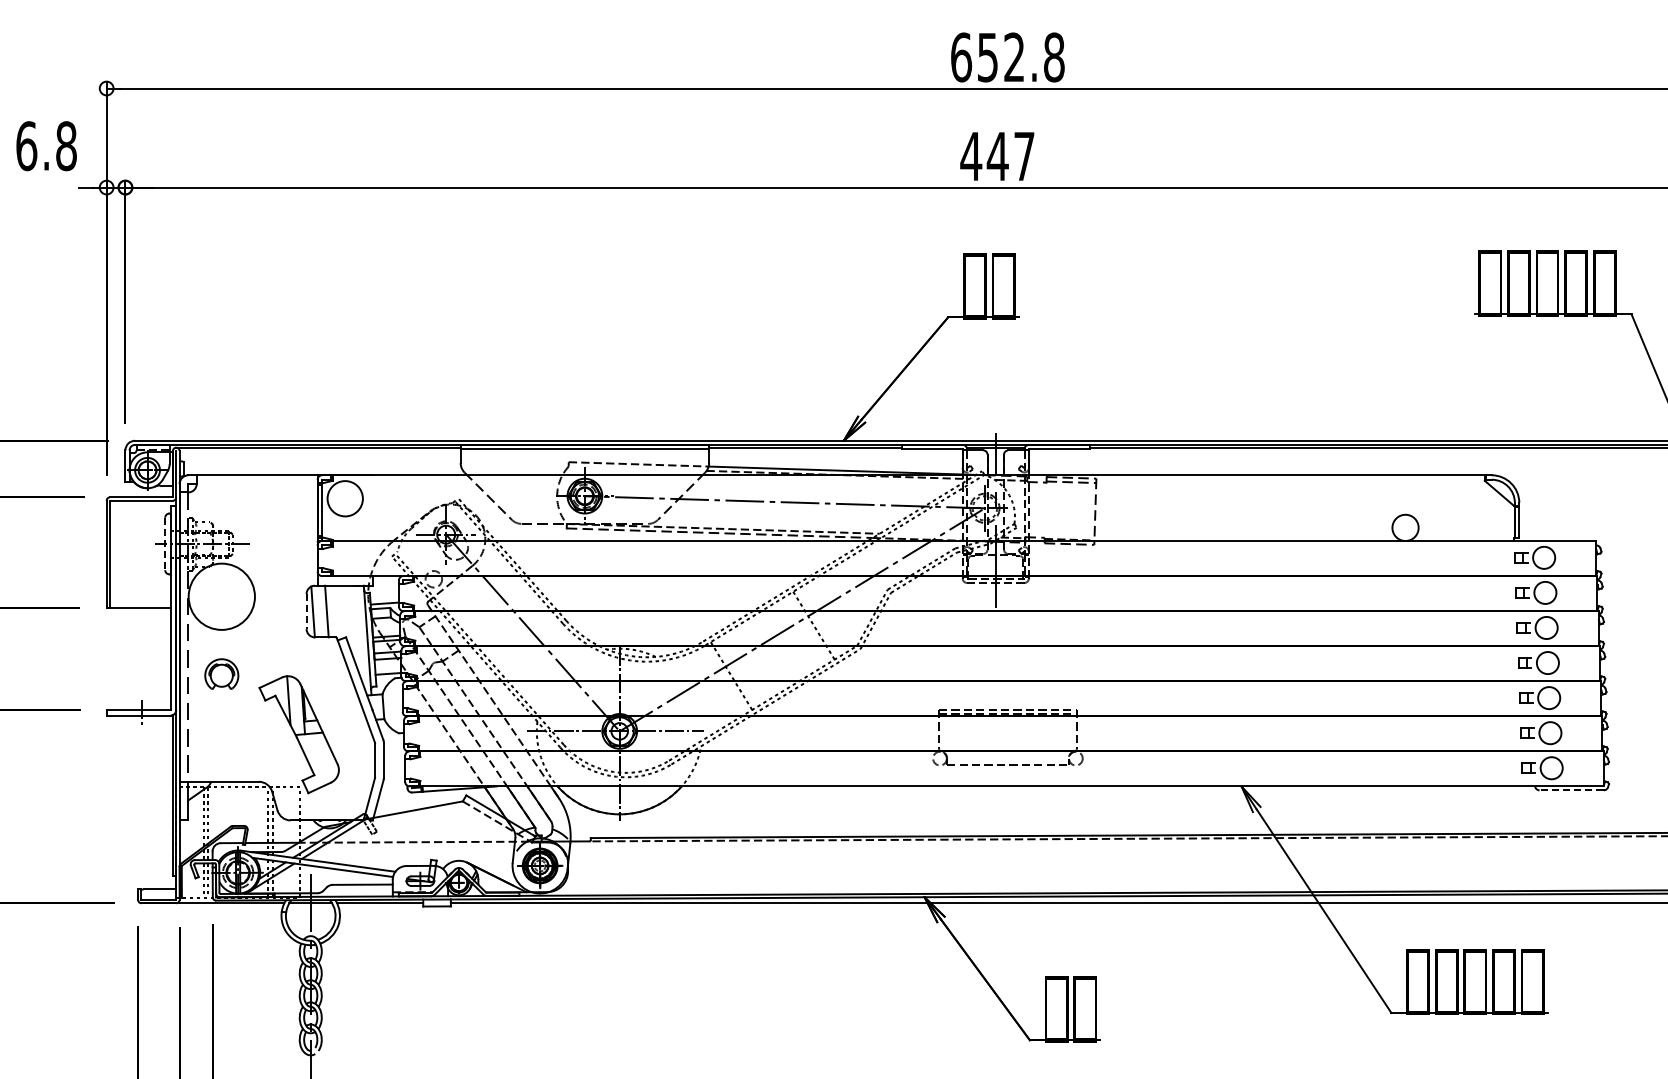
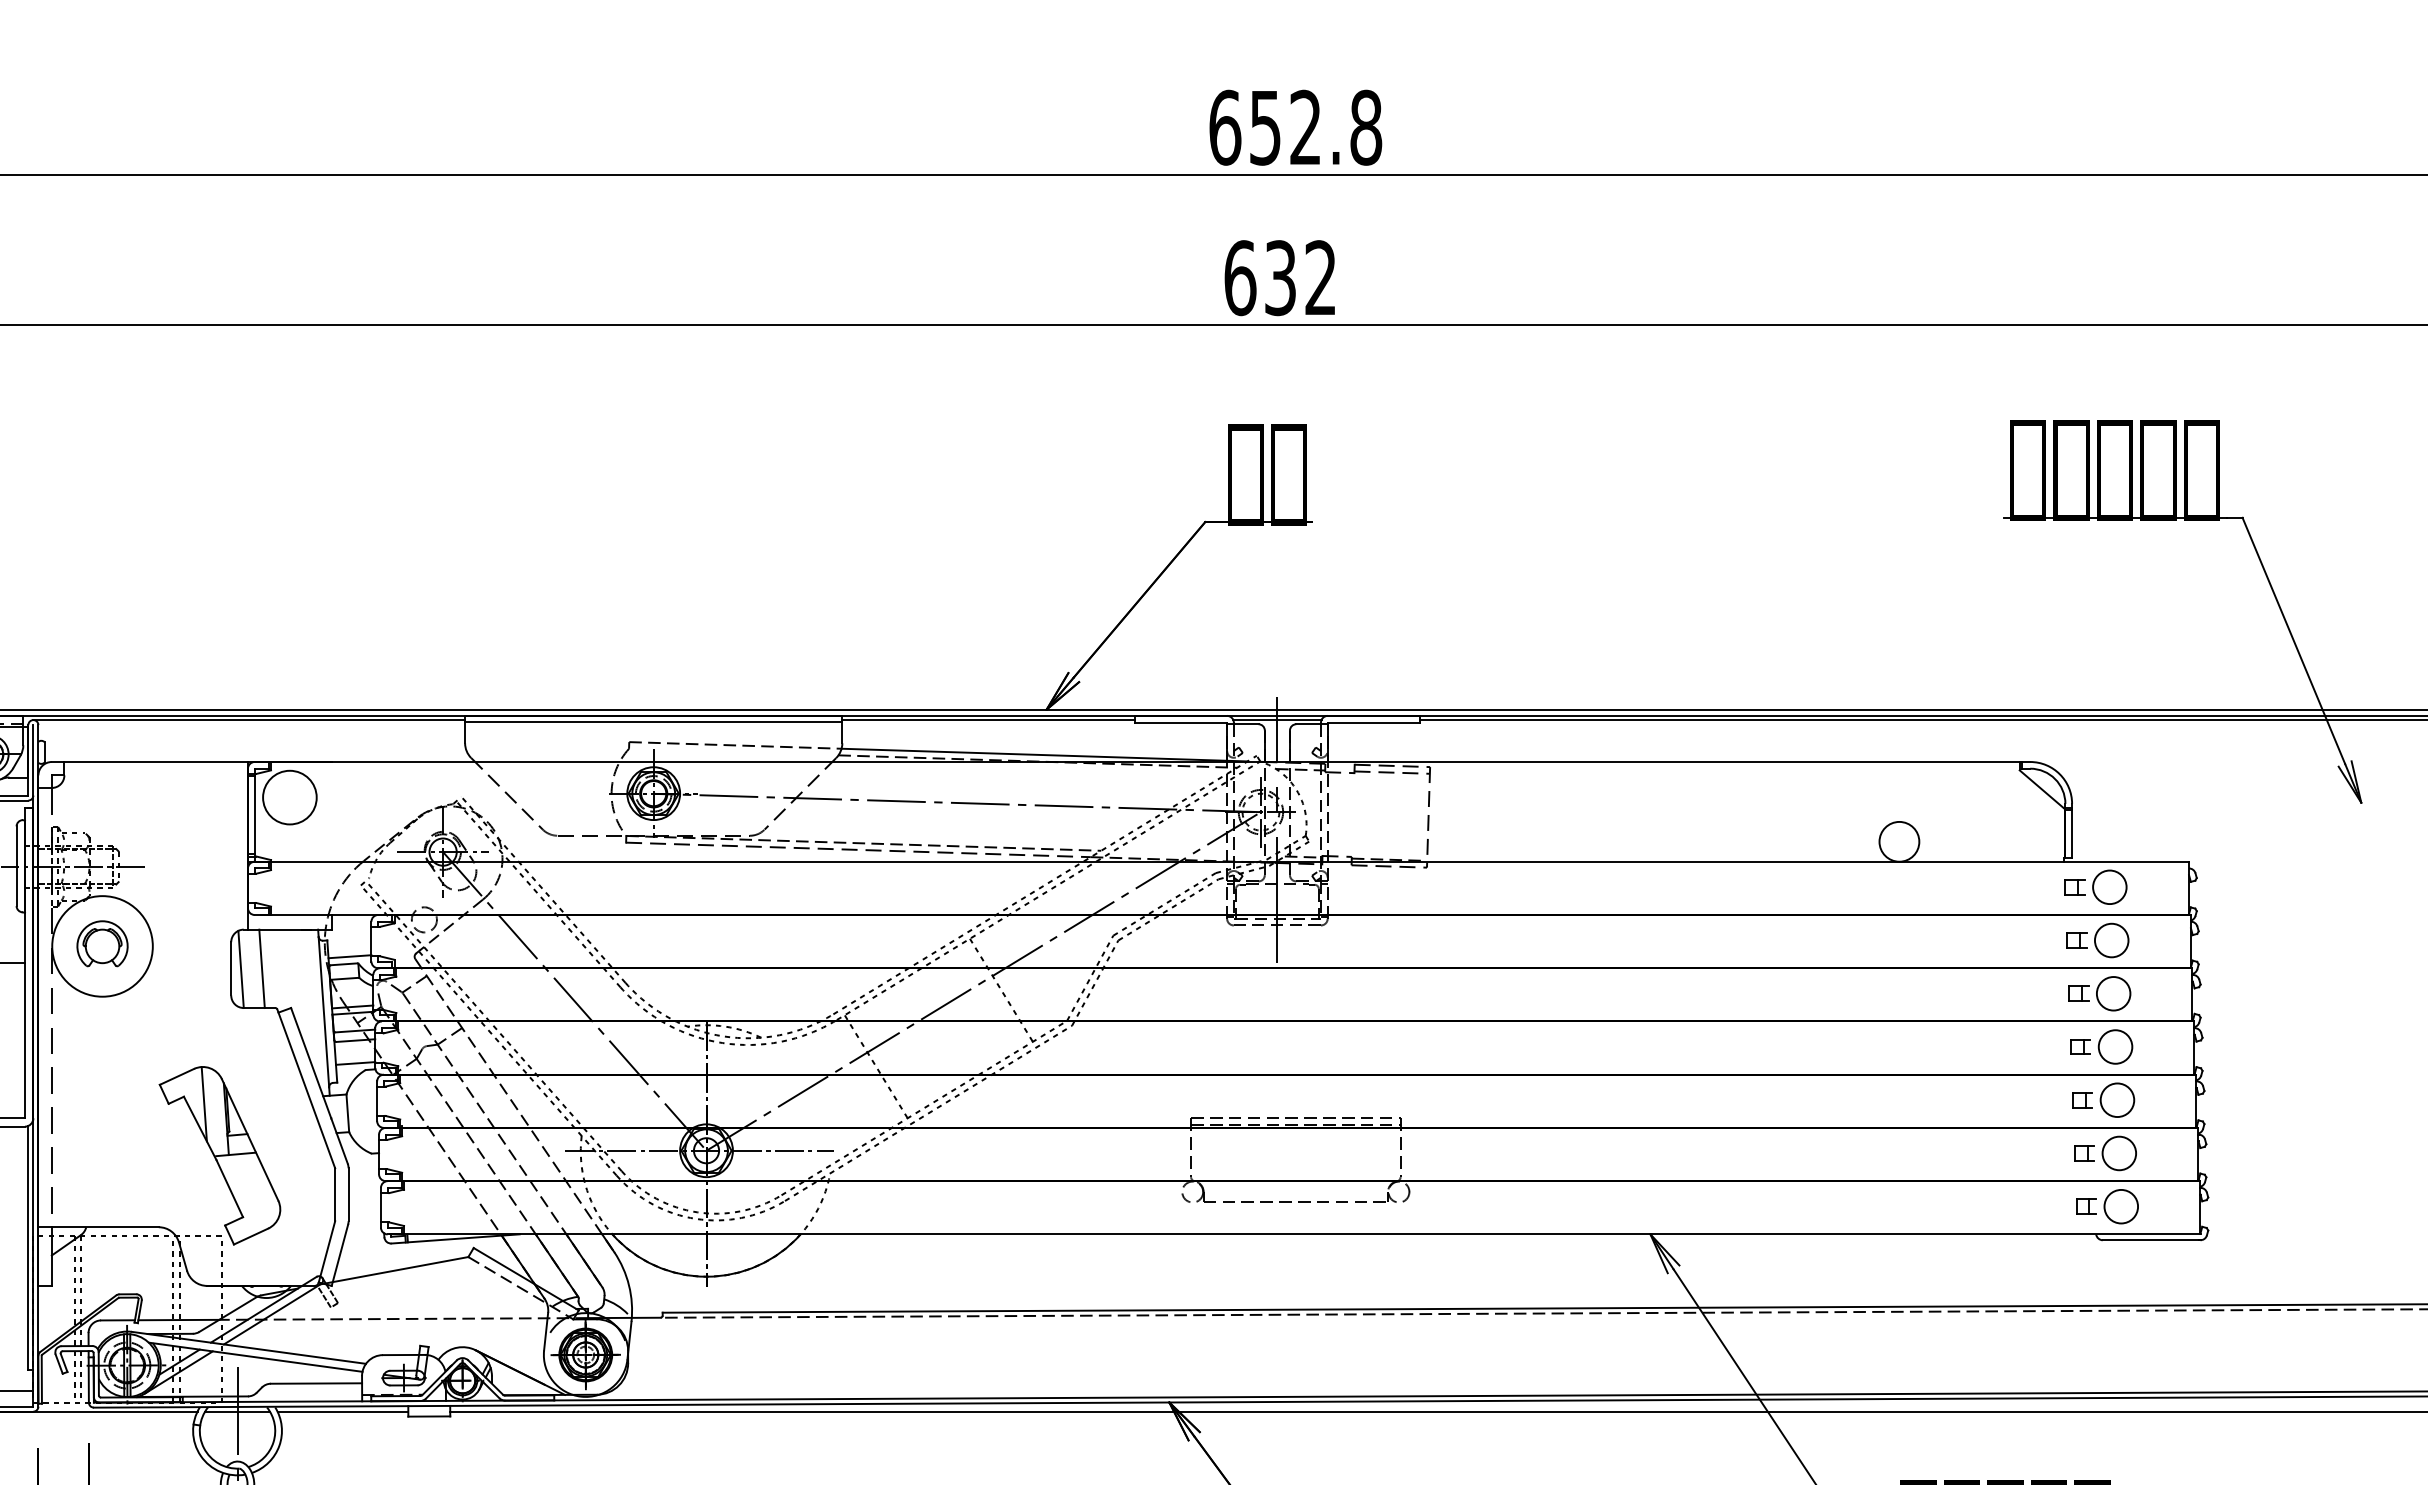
text: (997, 156) -> (1280, 278), 447 -> 632
line: (165, 544) -> (17, 867), dashed -> solid
line: (306, 611) -> (231, 968), dashed -> solid
part: (221, 673) -> (102, 942), moved
line: (1571, 790) -> (2151, 1240), dashed -> solid

